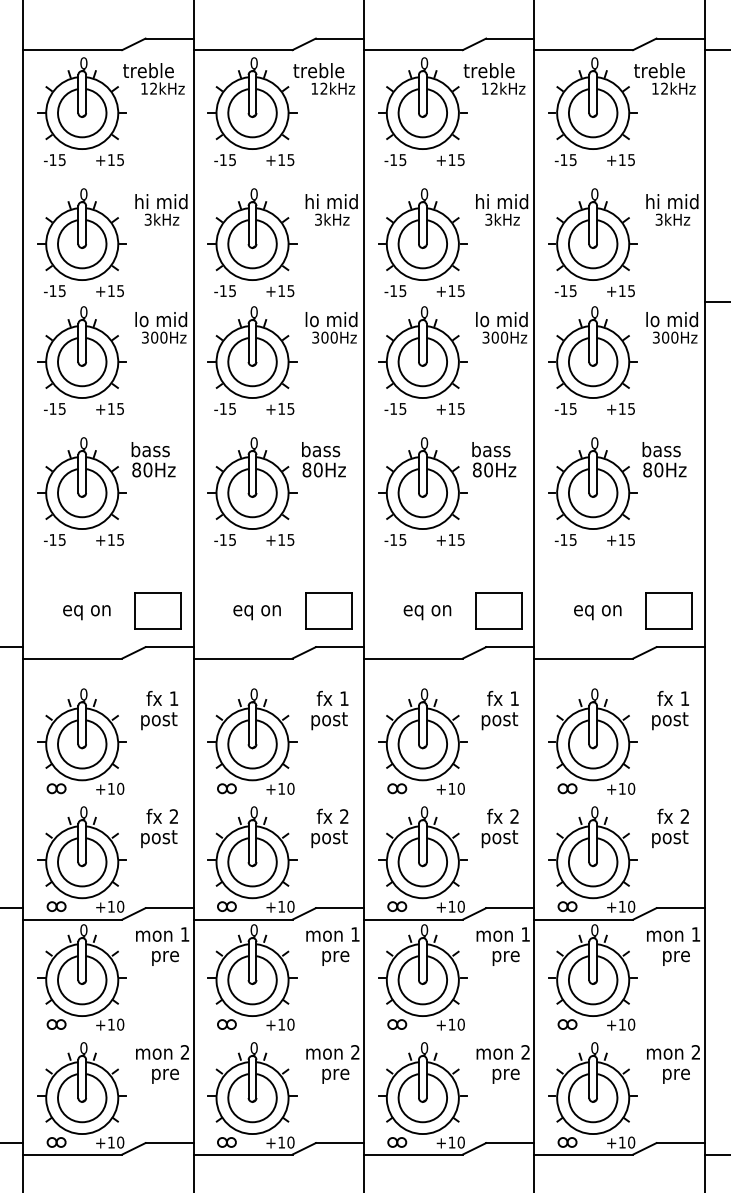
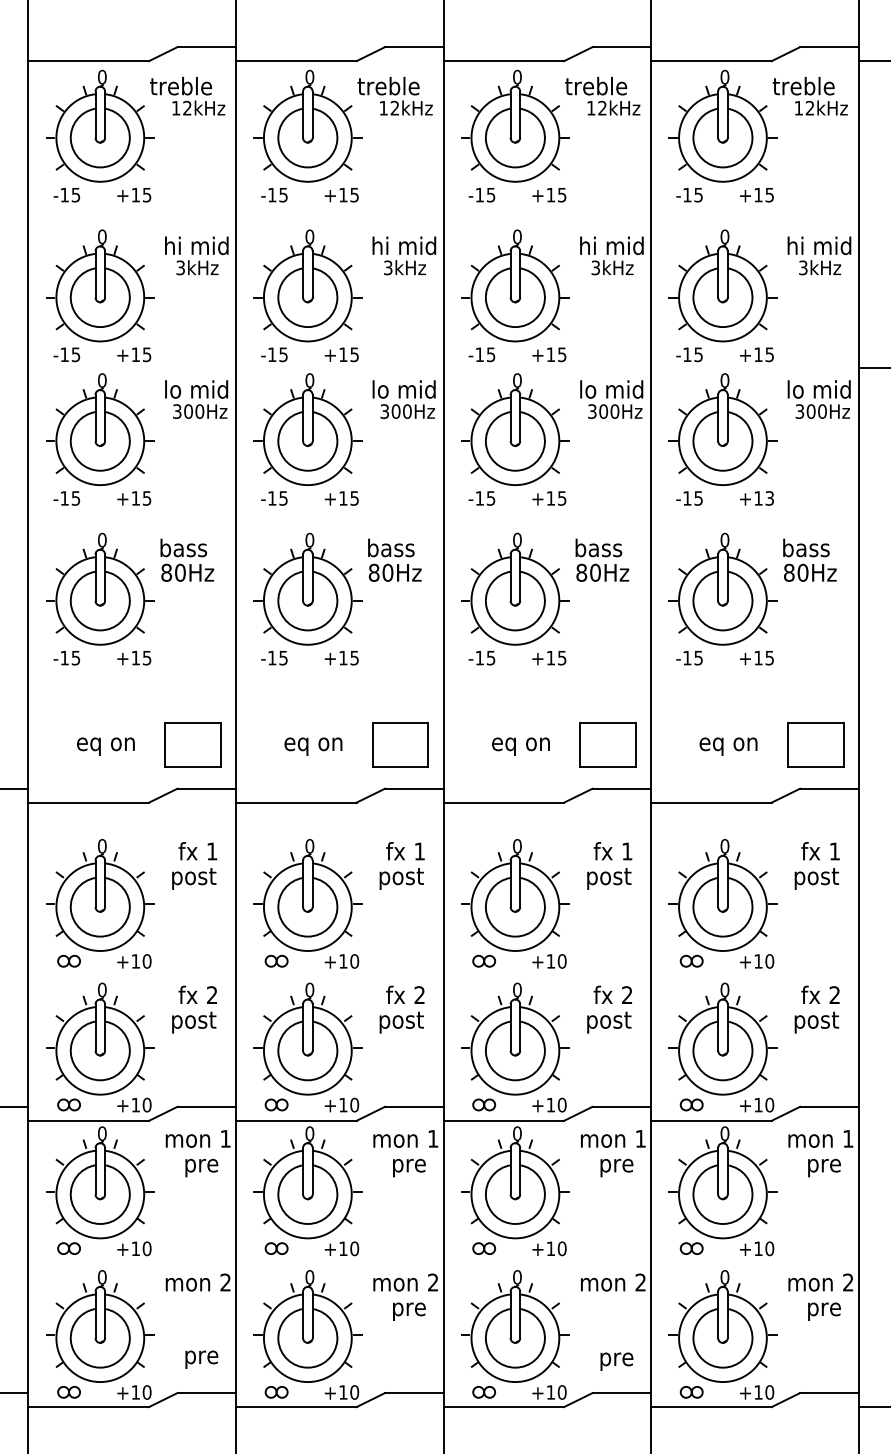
text: (631, 408) -> (769, 497), +15 -> +13
text: (165, 1076) -> (201, 1359), moved
text: (505, 1076) -> (616, 1361), moved

